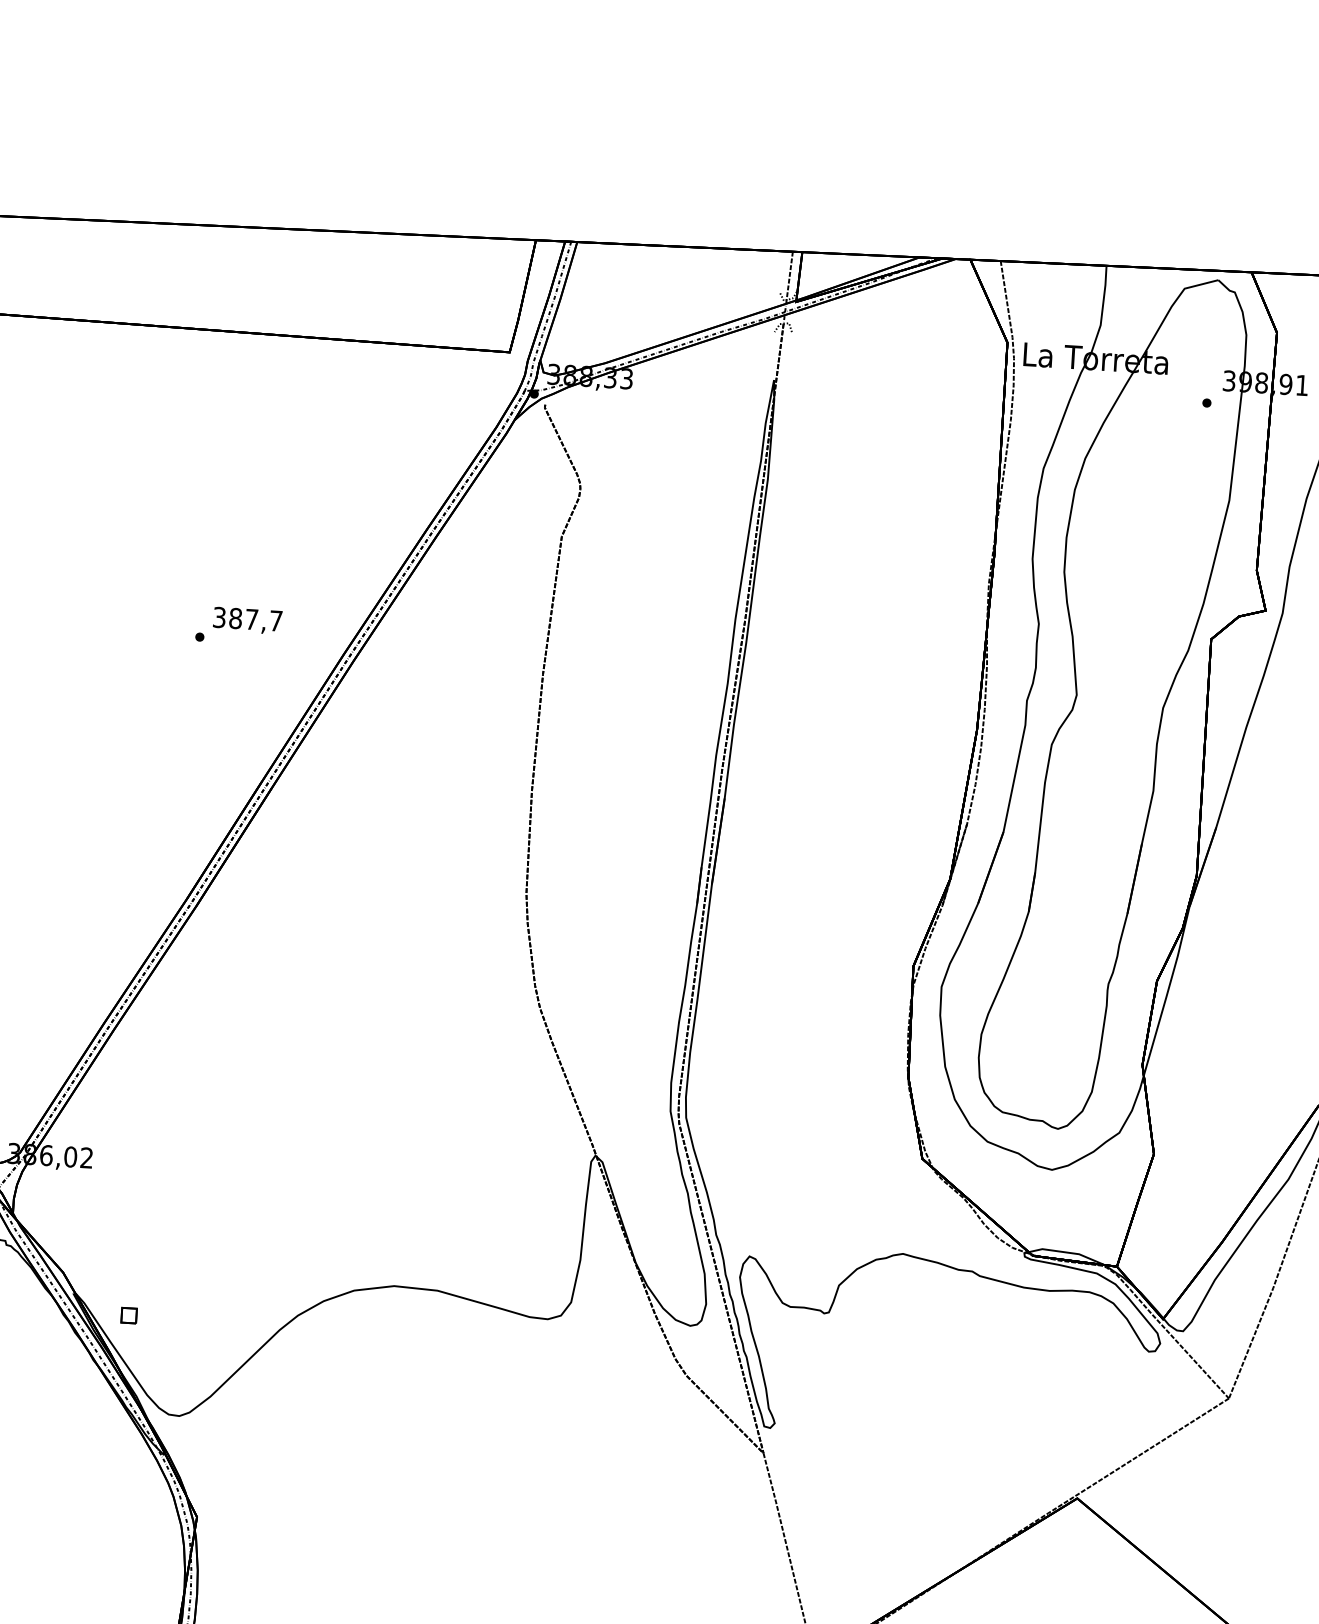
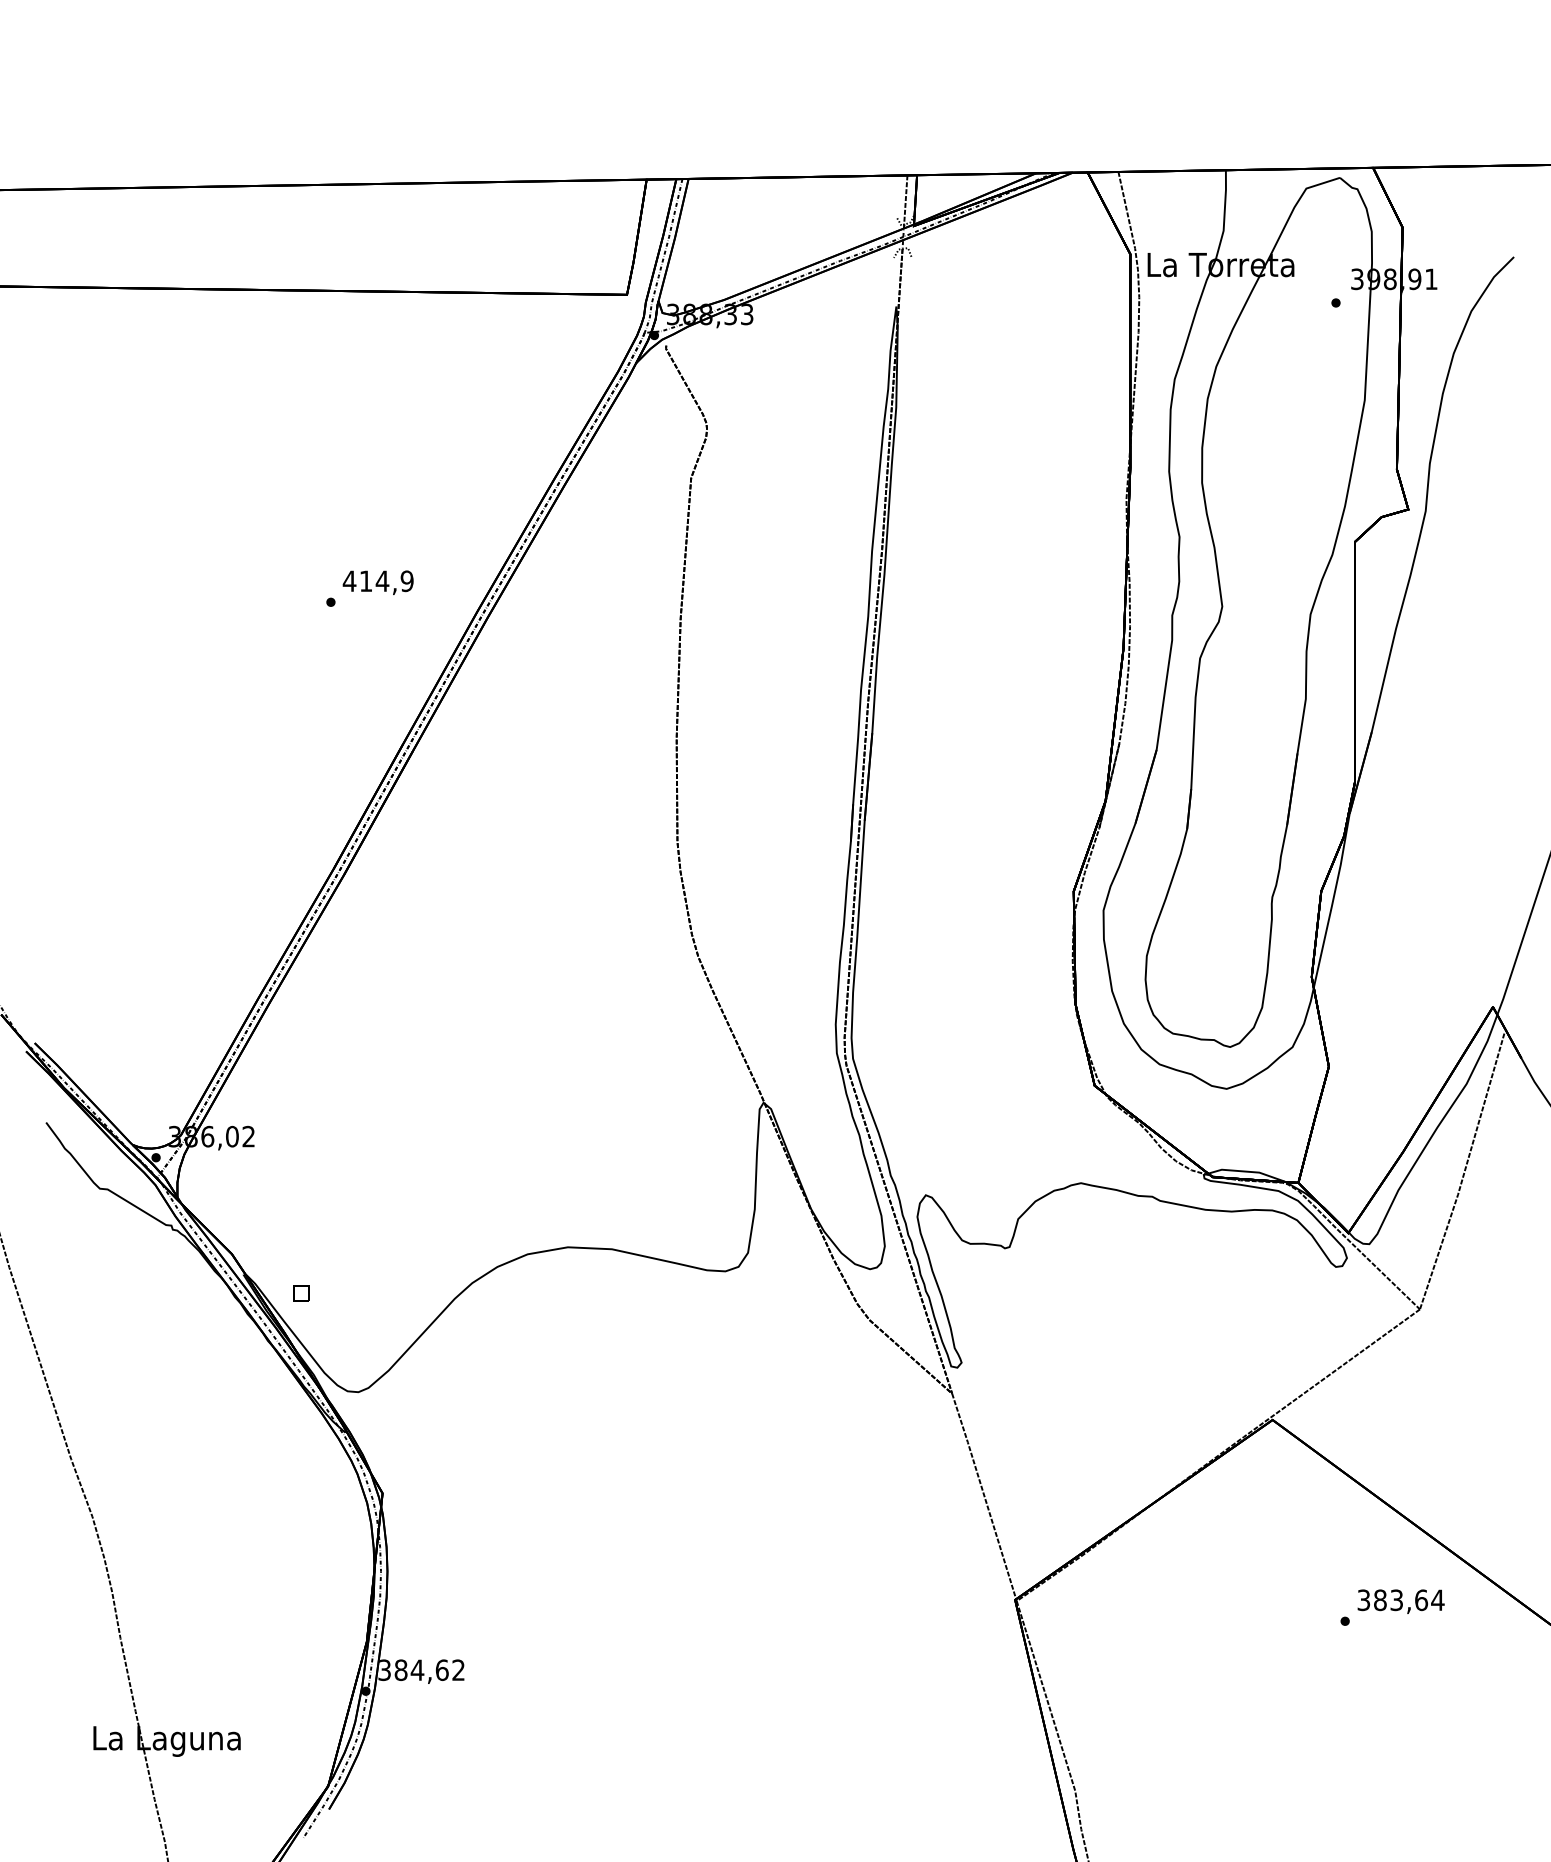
text: (246, 619) -> (377, 581), 387,7 -> 414,9

